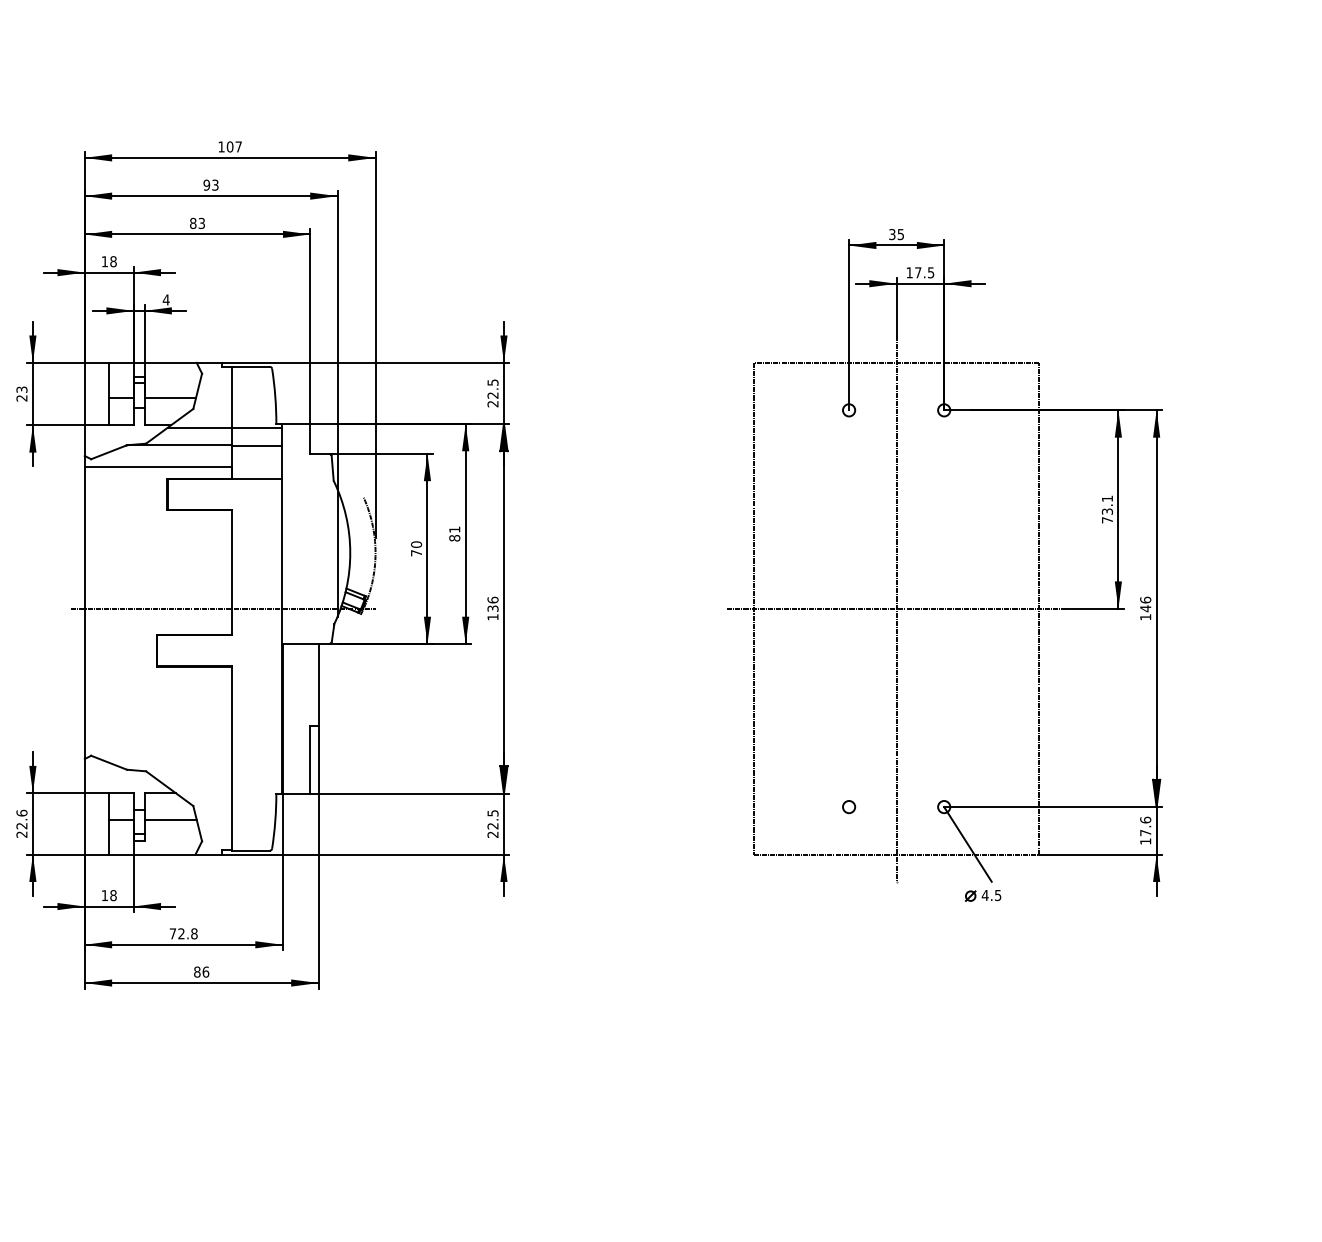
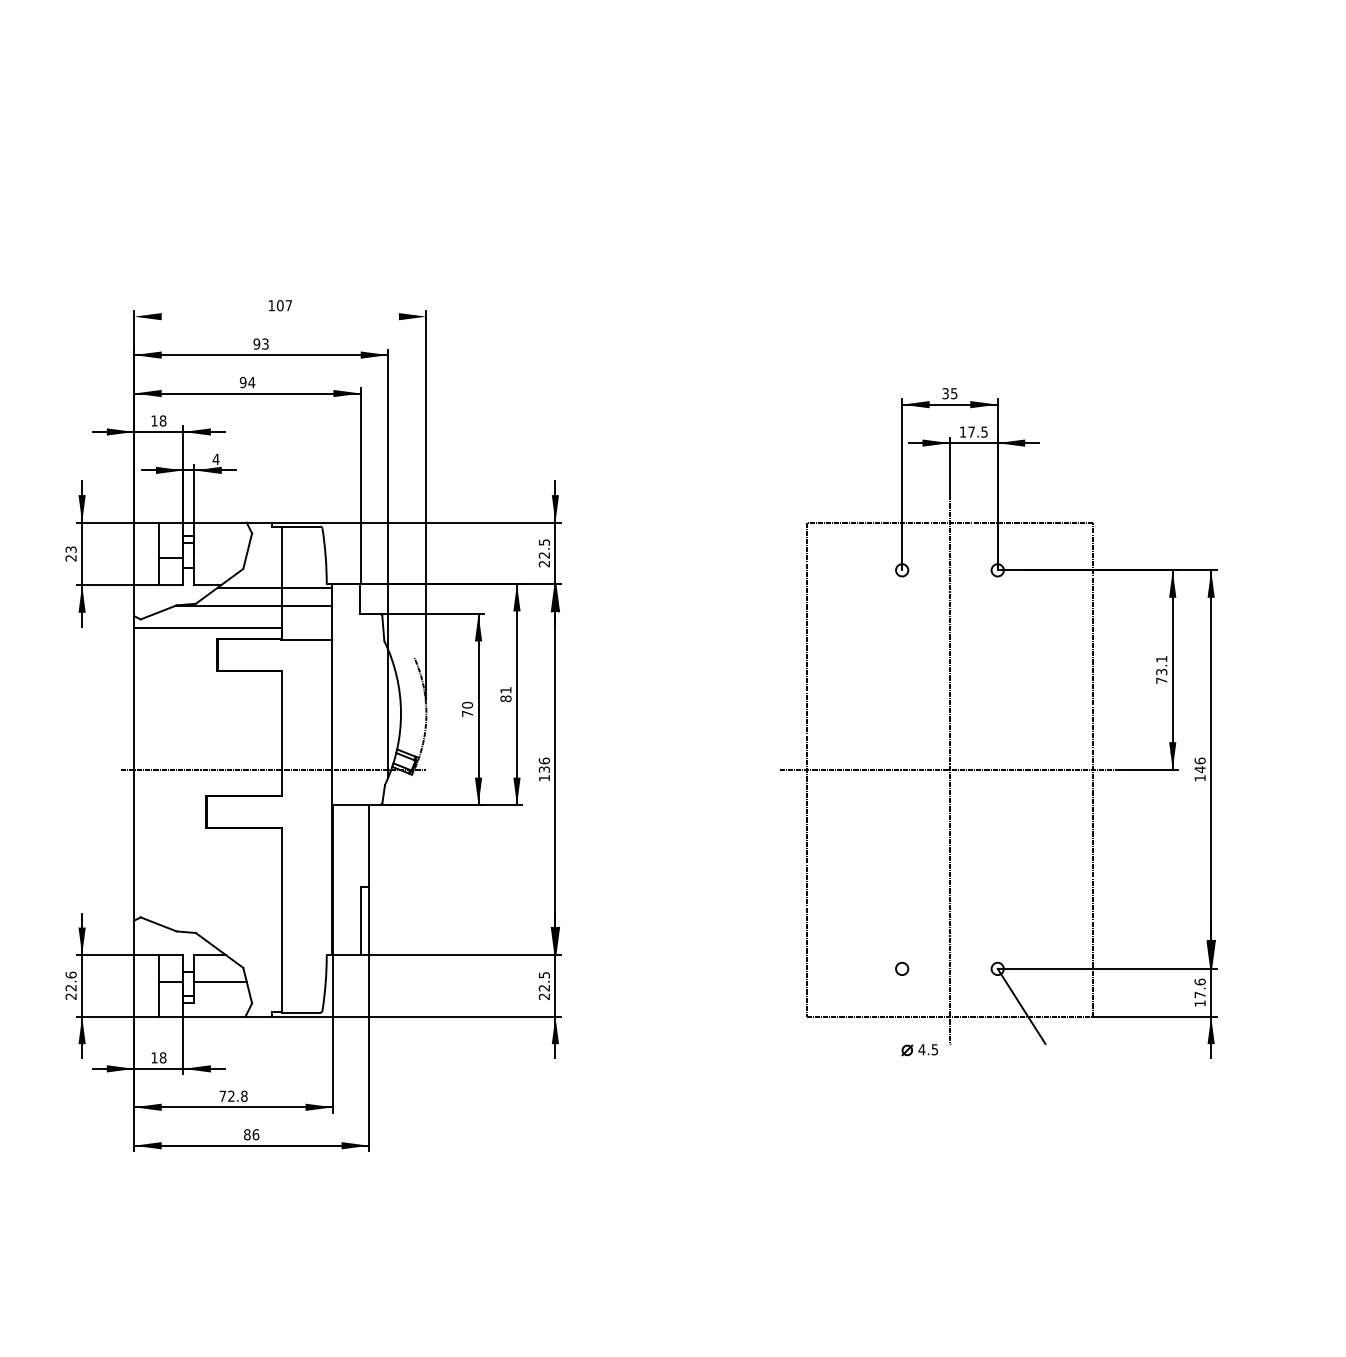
line: (230, 157) -> (280, 316), removed
text: (197, 223) -> (247, 382), 83 -> 94
line: (170, 398) -> (220, 558), removed
part: (982, 896) -> (919, 1050), moved

